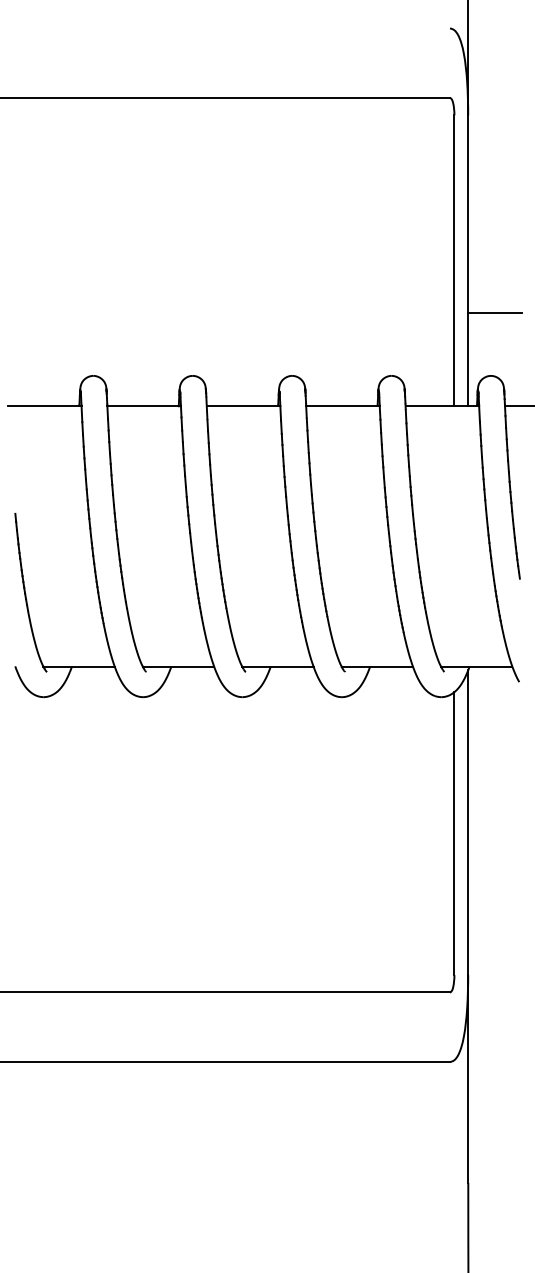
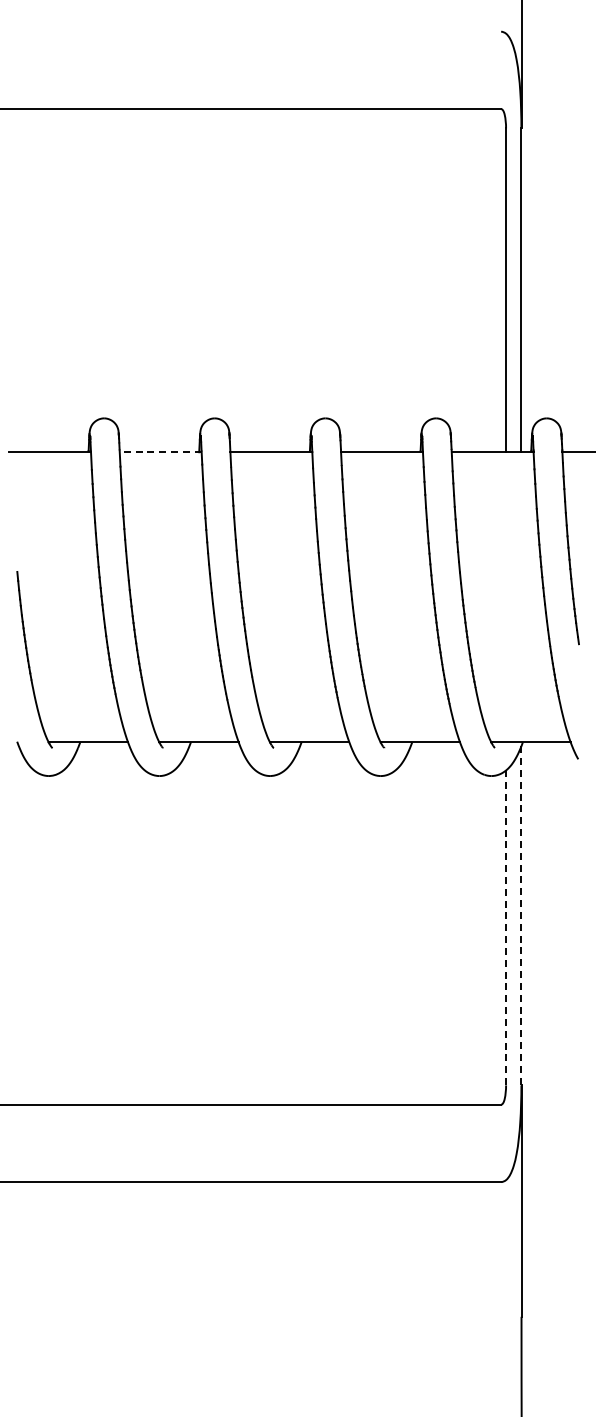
line: (495, 312) -> (551, 347), removed
line: (143, 406) -> (160, 452), solid -> dashed
line: (468, 822) -> (521, 915), solid -> dashed
line: (454, 834) -> (506, 928), solid -> dashed

